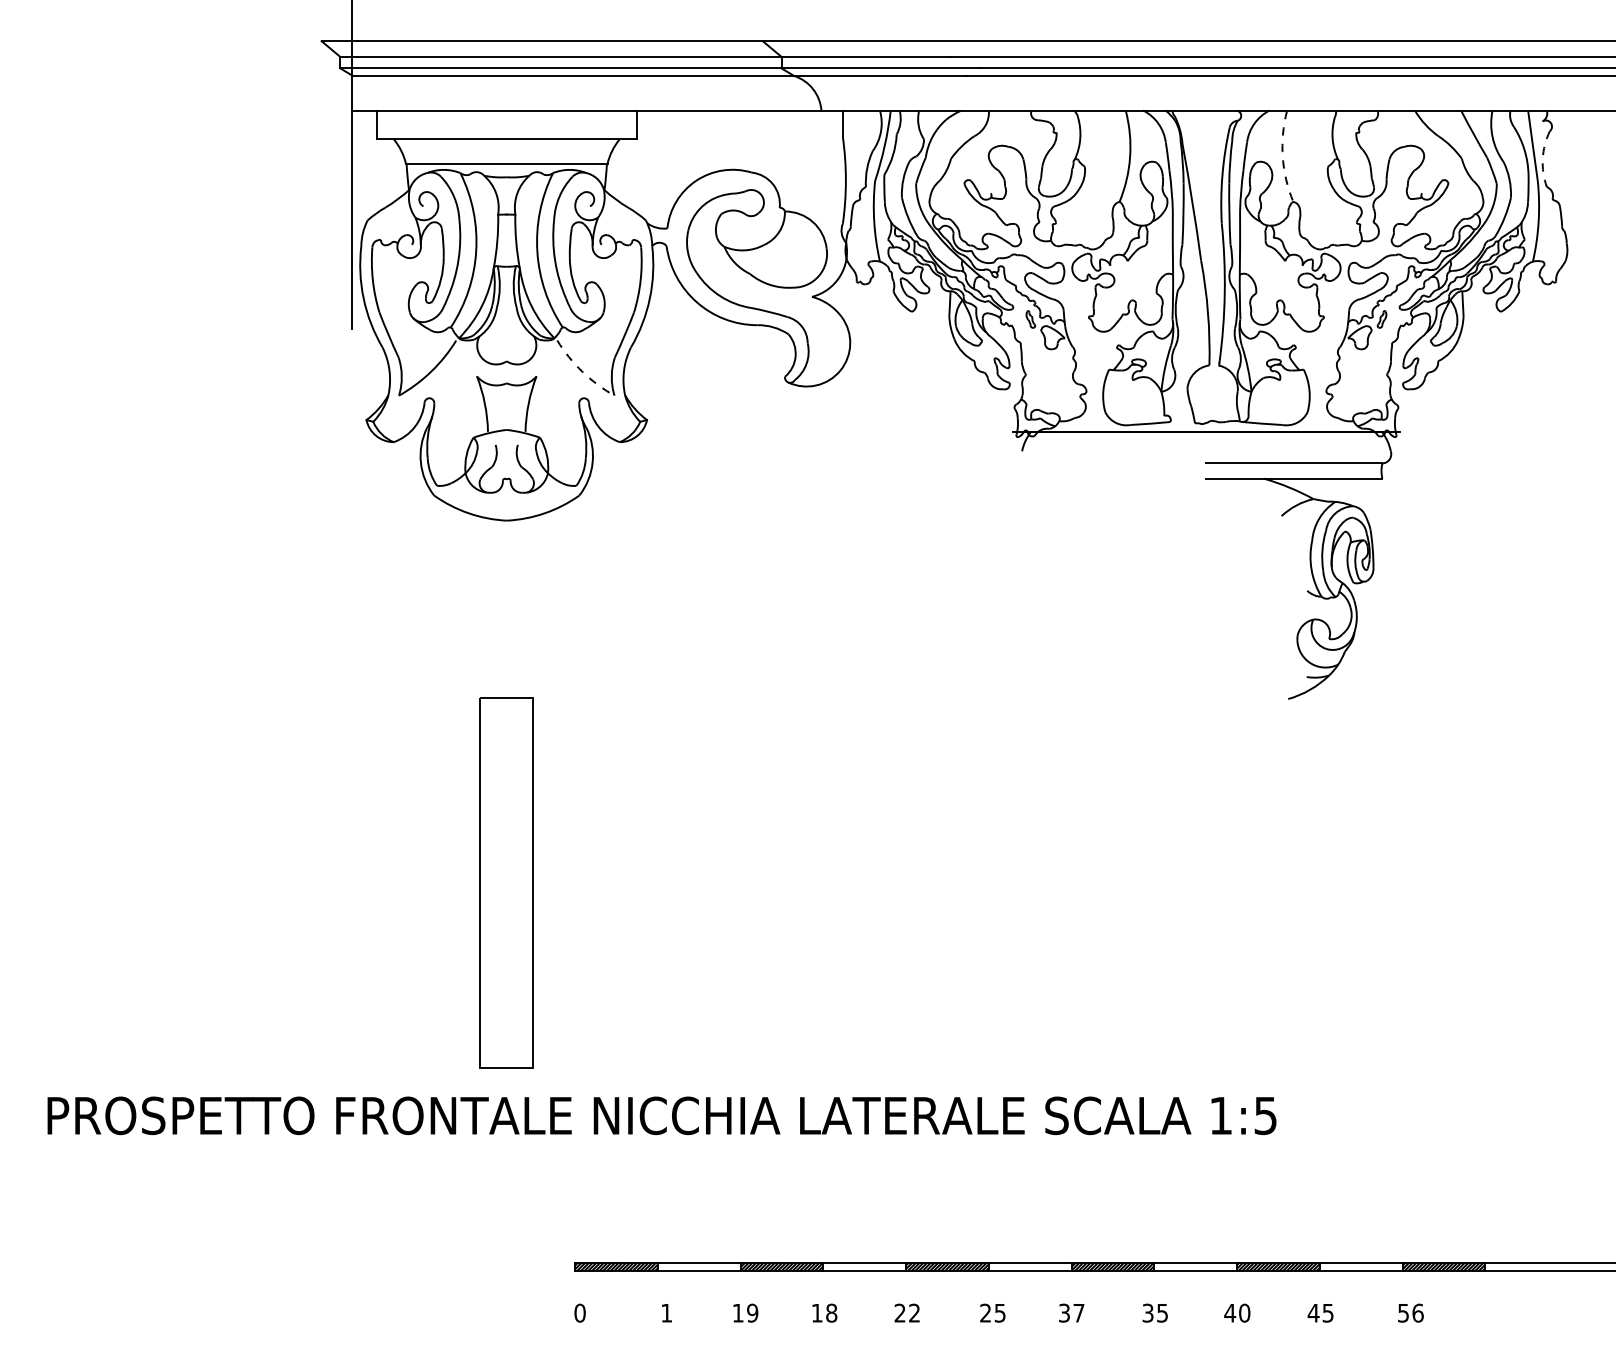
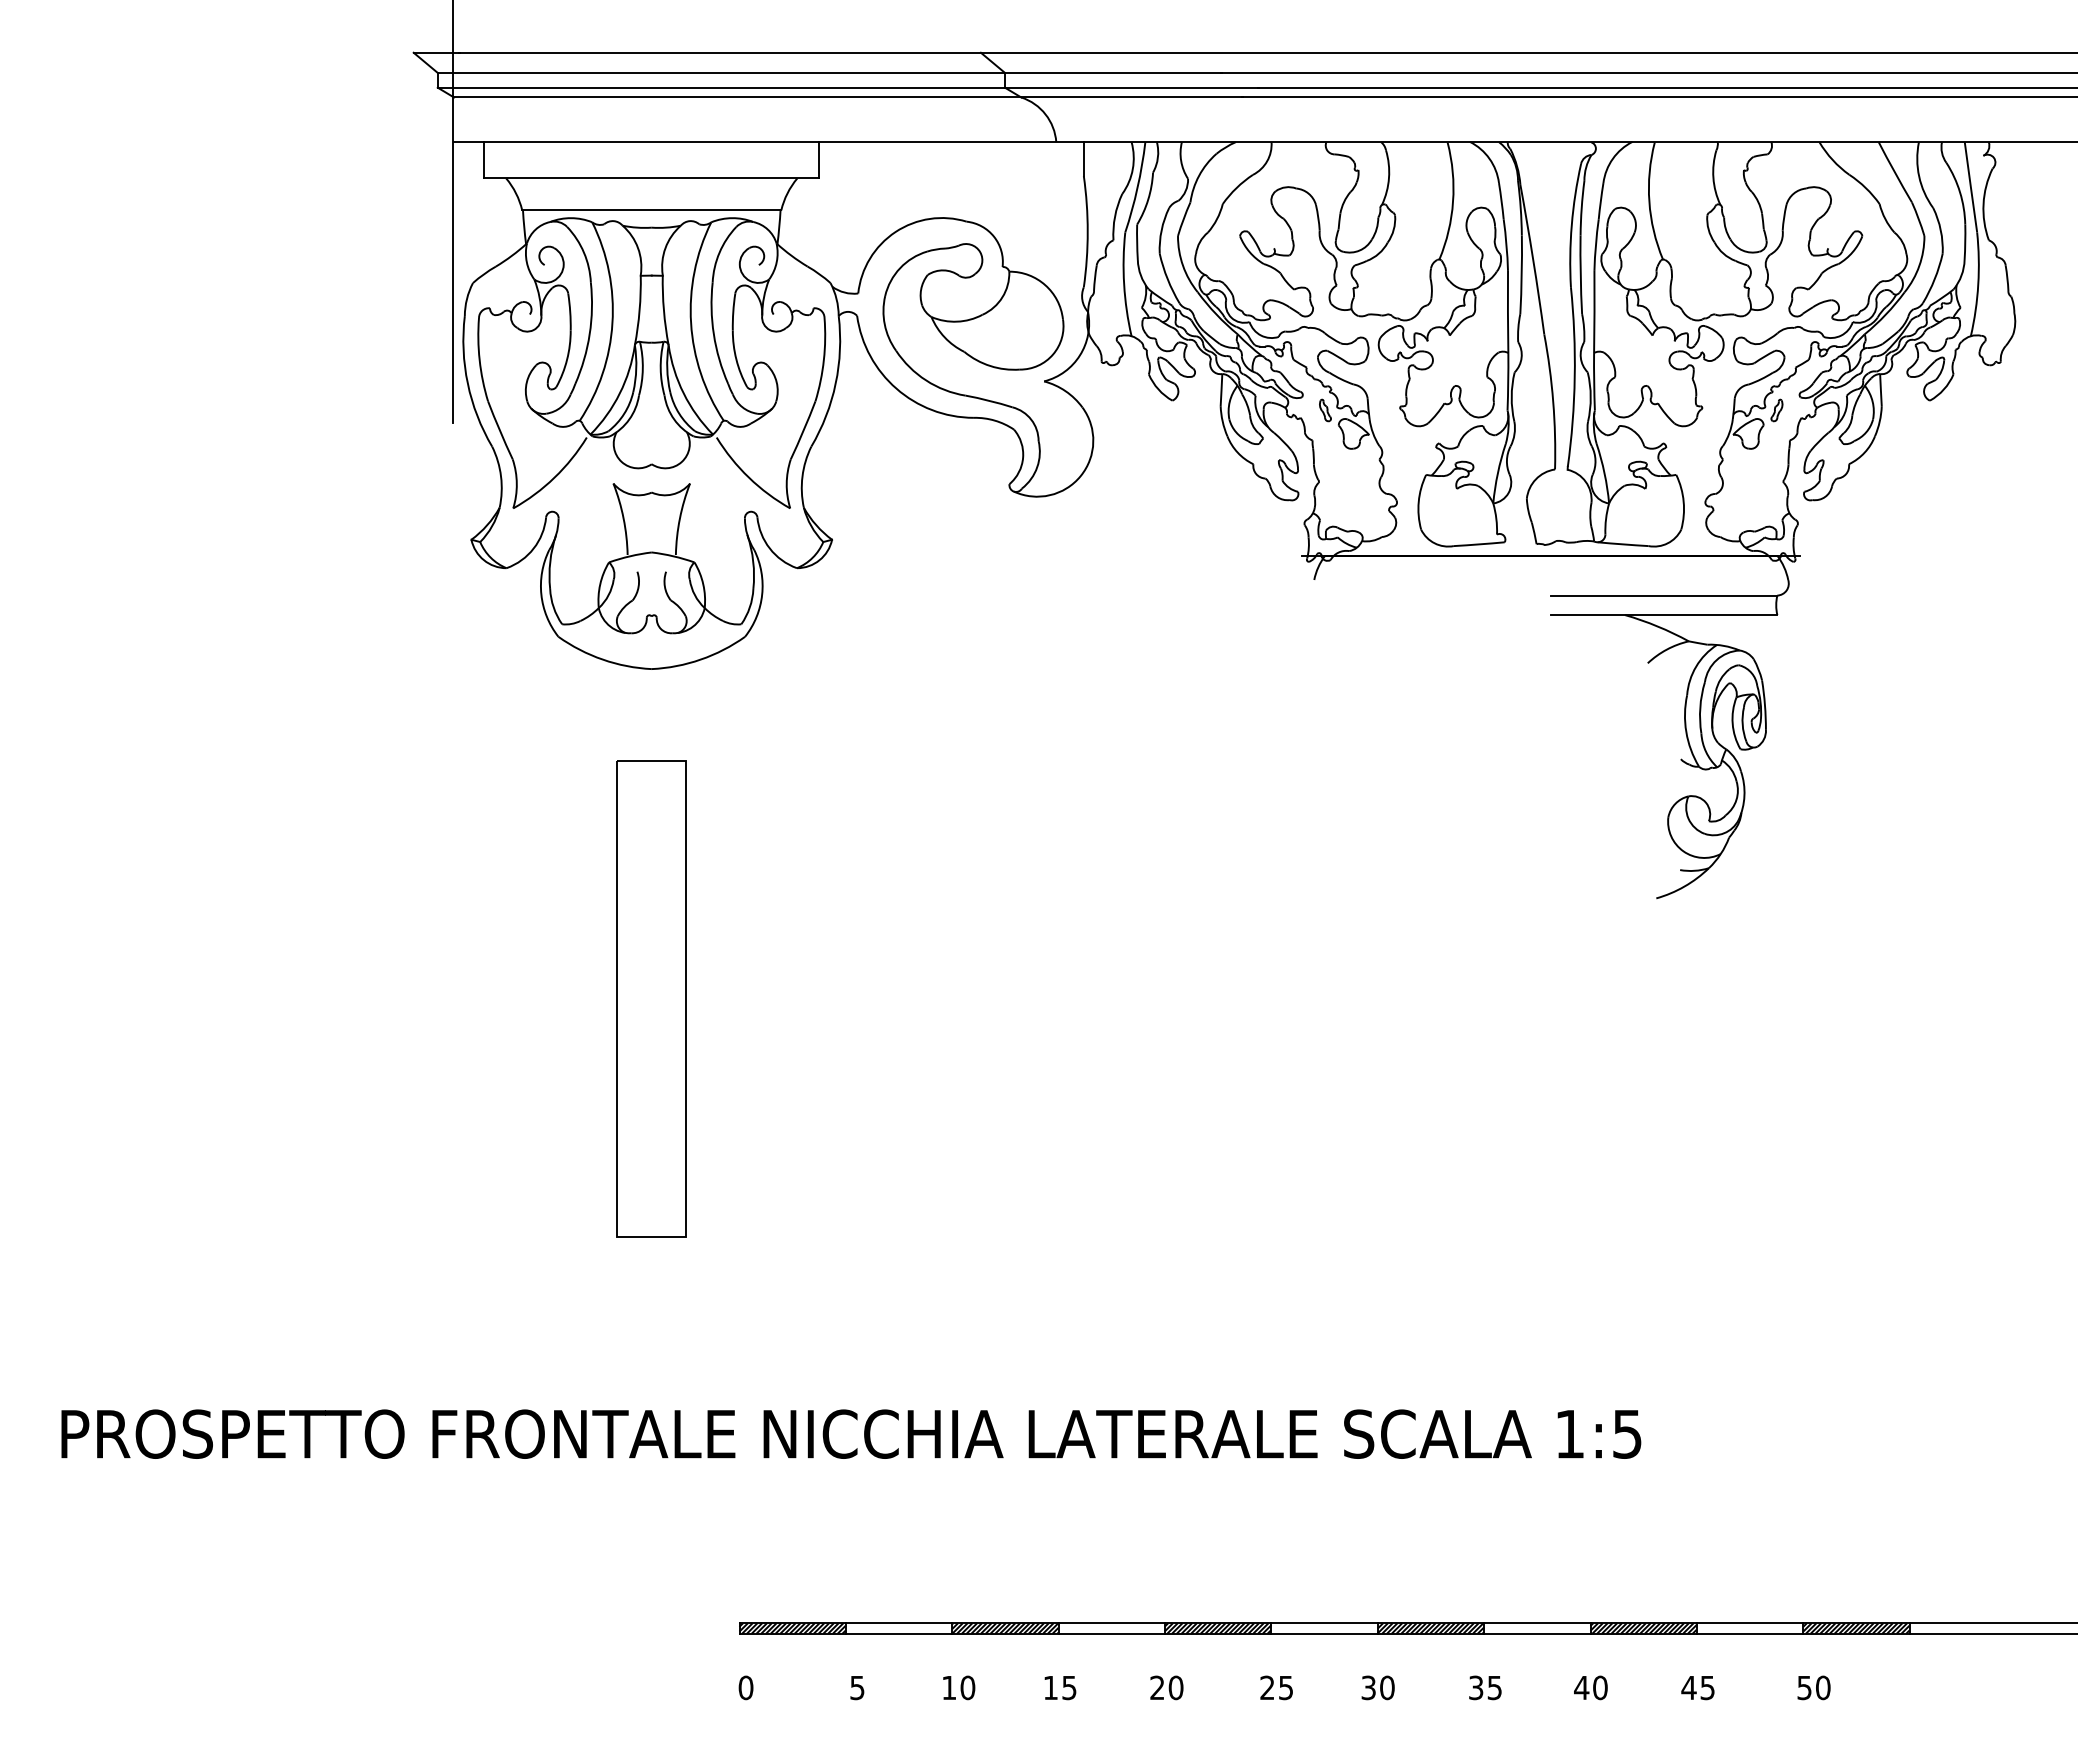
arc: (1282, 156) -> (1649, 201), dashed -> solid
arc: (1542, 159) -> (1983, 204), dashed -> solid
arc: (582, 371) -> (748, 477), dashed -> solid
part: (506, 882) -> (651, 998), moved
text: (831, 1312) -> (1069, 1687), 18 -> 15
text: (914, 1312) -> (1175, 1687), 22 -> 20
text: (1079, 1312) -> (1387, 1687), 37 -> 30
text: (1418, 1312) -> (1823, 1687), 56 -> 50
text: (666, 1313) -> (857, 1688), 1 -> 5
text: (752, 1313) -> (967, 1688), 19 -> 10

